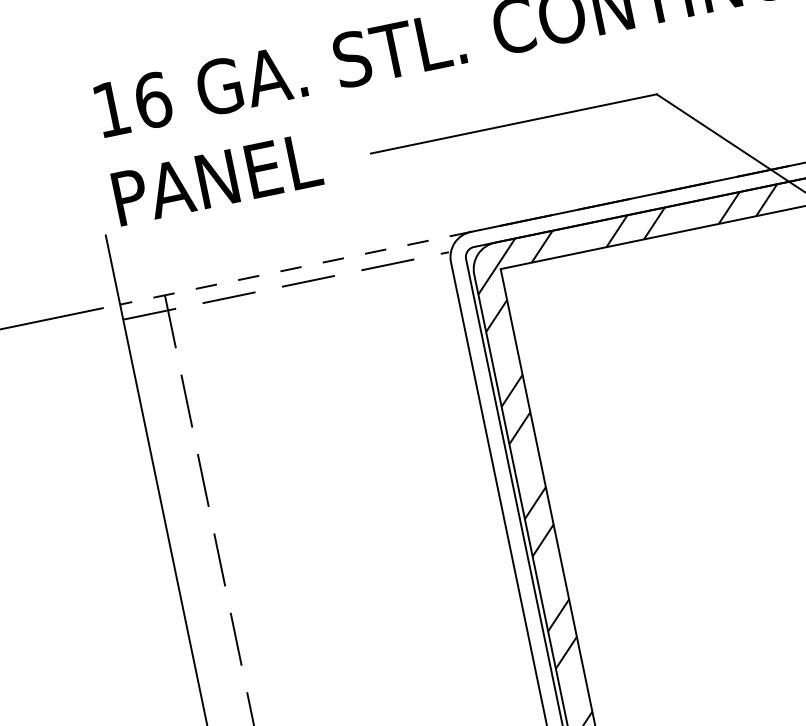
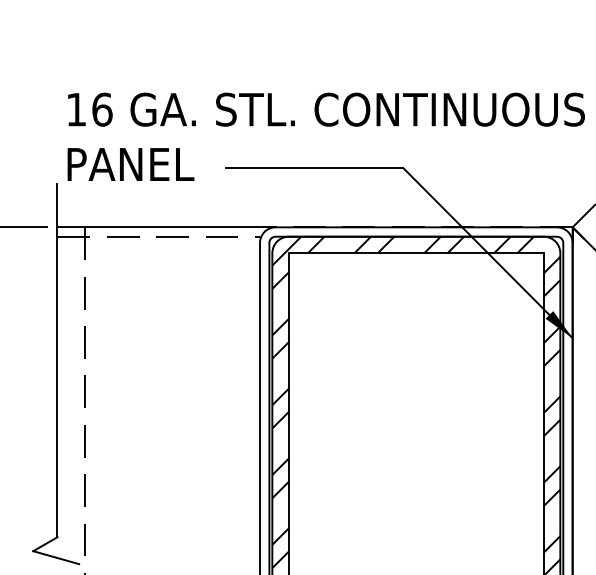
line: (295, 268) -> (166, 227), dashed -> solid

